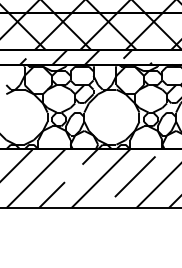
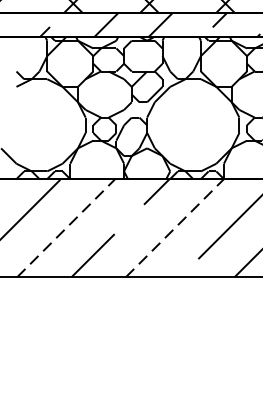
line: (36, 178) -> (67, 227), solid -> dashed
line: (101, 178) -> (175, 227), solid -> dashed

